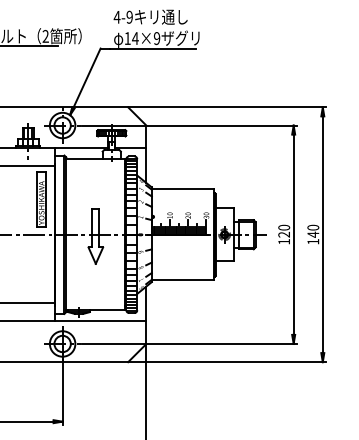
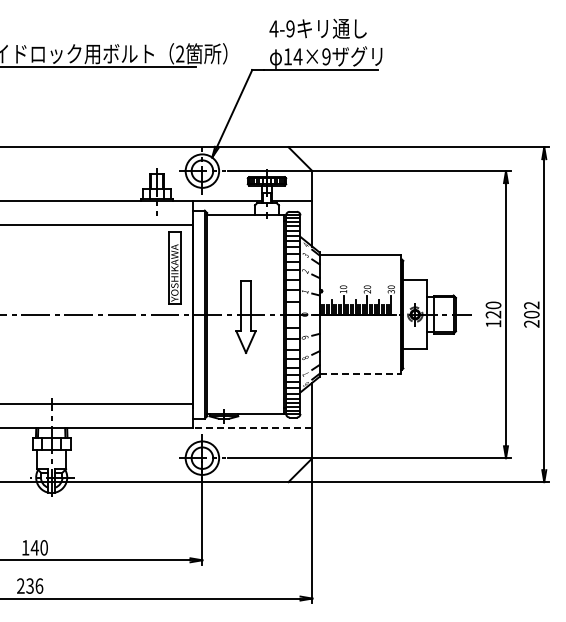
text: (313, 234) -> (531, 314), 140 -> 202
line: (182, 280) -> (360, 374), solid -> dashed
line: (100, 321) -> (252, 428), solid -> dashed

